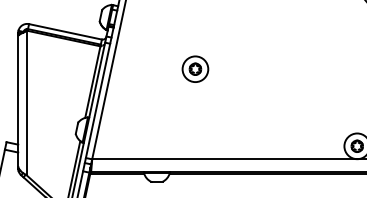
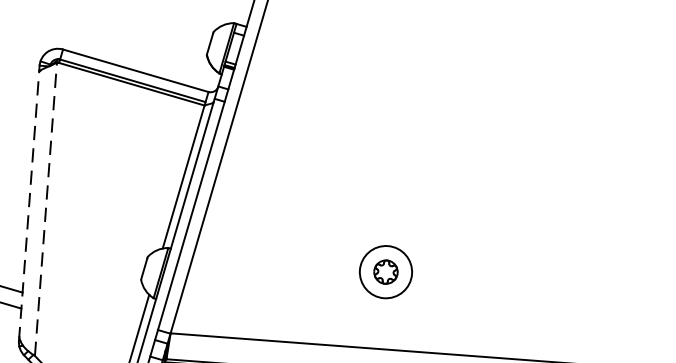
part: (195, 68) -> (386, 270), moved
line: (18, 101) -> (29, 204), solid -> dashed
line: (26, 102) -> (45, 208), solid -> dashed

